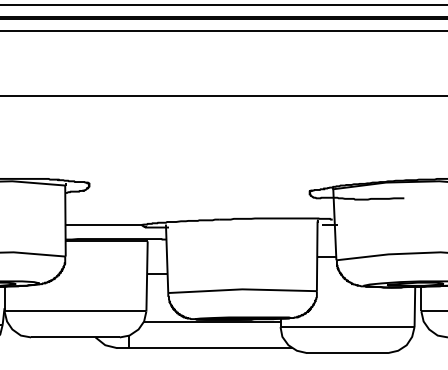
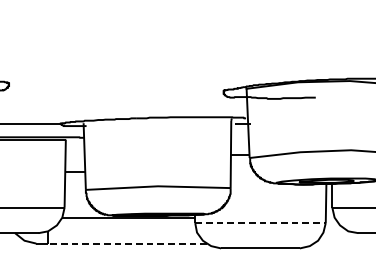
line: (348, 327) -> (261, 223), solid -> dashed
line: (210, 348) -> (127, 243), solid -> dashed

